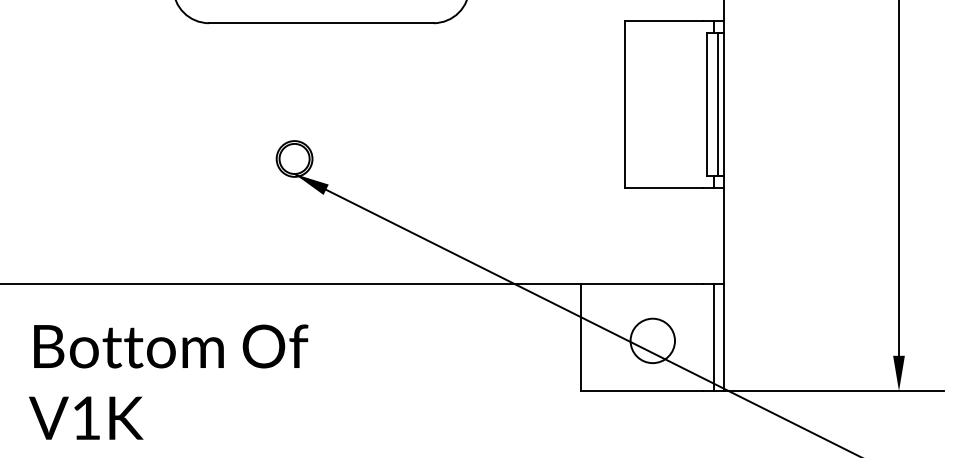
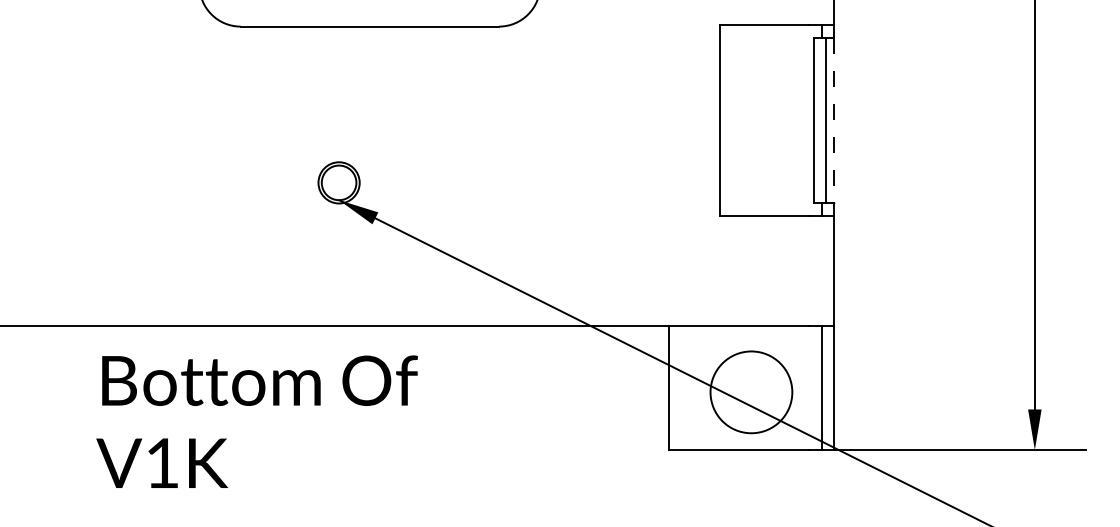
line: (724, 104) -> (833, 120), solid -> dashed
circle: (652, 340) -> (751, 391), size x1.6
text: (168, 381) -> (256, 421), moved

